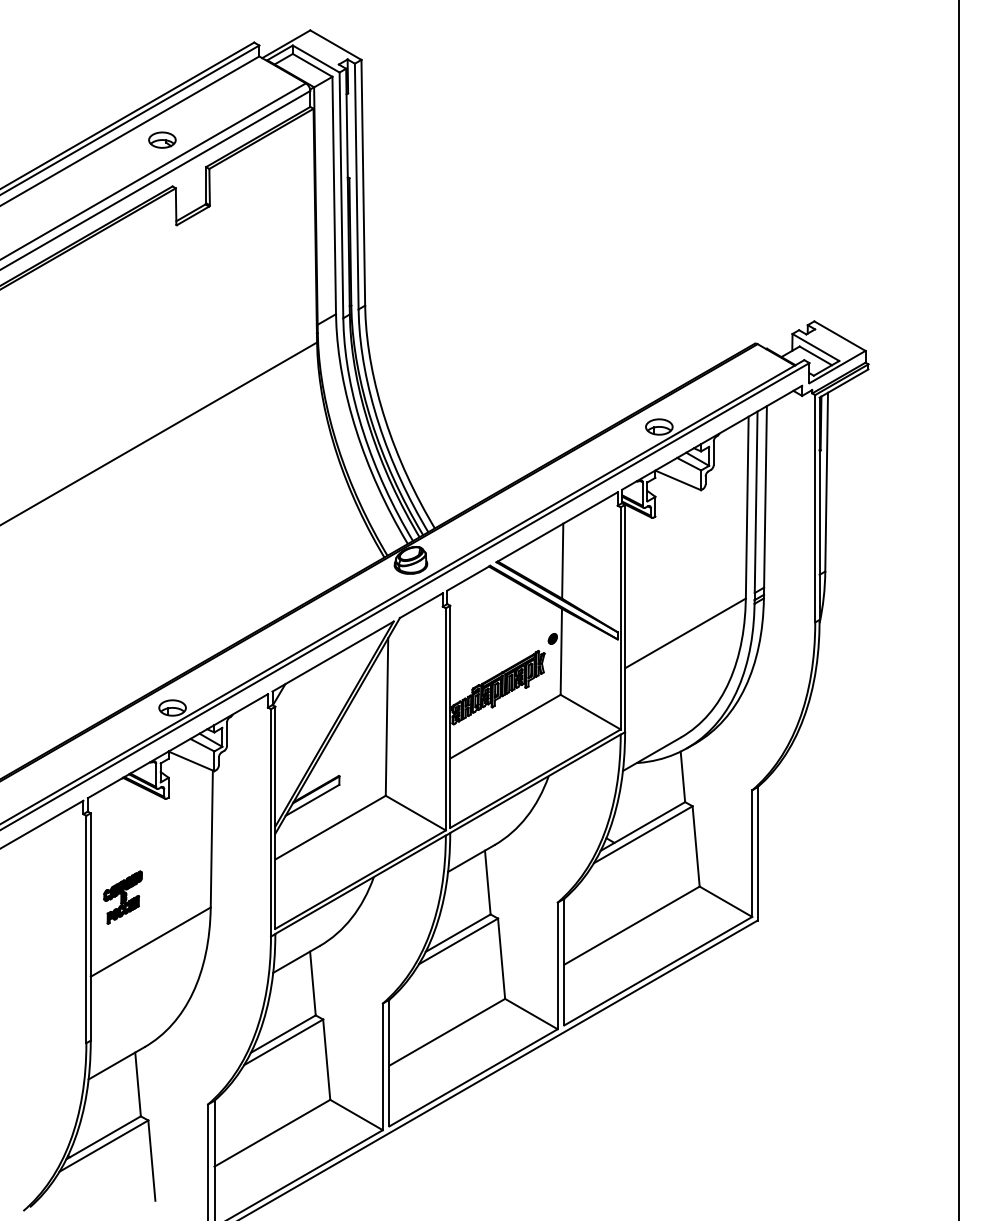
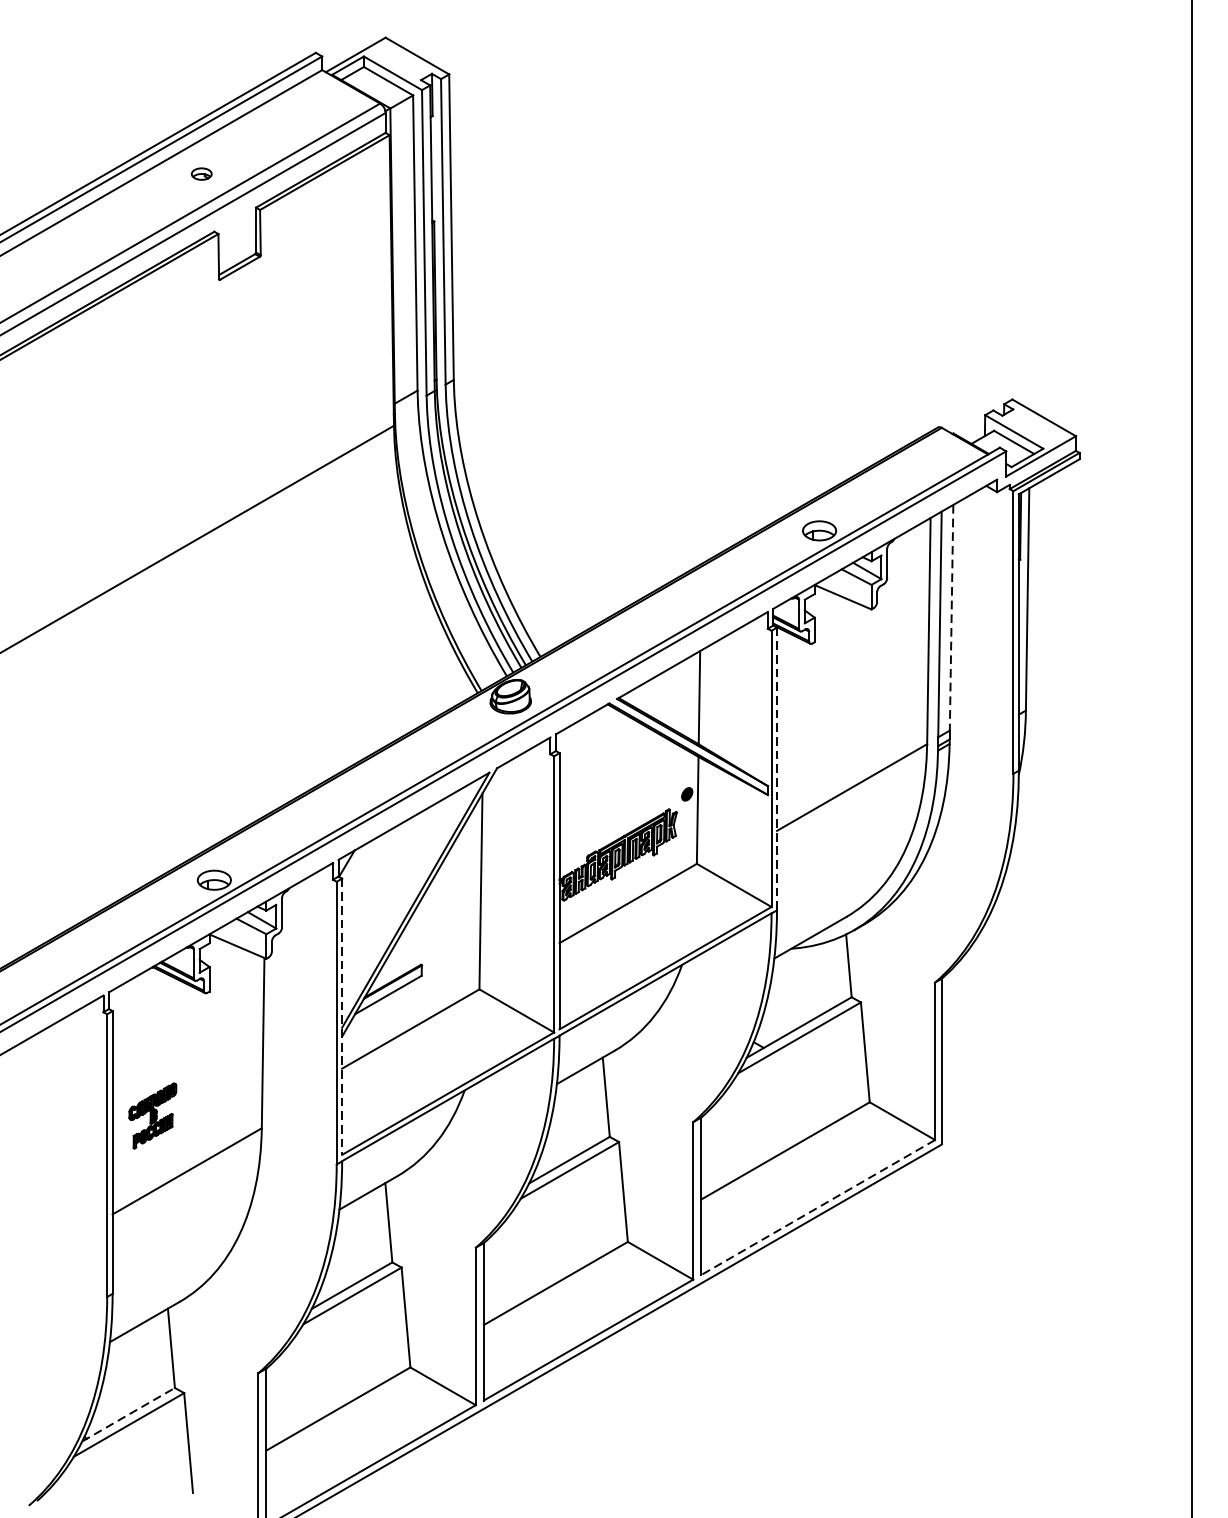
part: (162, 139) -> (201, 173), size x0.6
line: (765, 496) -> (951, 617), solid -> dashed
line: (625, 618) -> (777, 768), solid -> dashed
line: (275, 818) -> (342, 1017), solid -> dashed
line: (658, 971) -> (818, 1207), solid -> dashed
line: (104, 1137) -> (129, 1414), solid -> dashed

